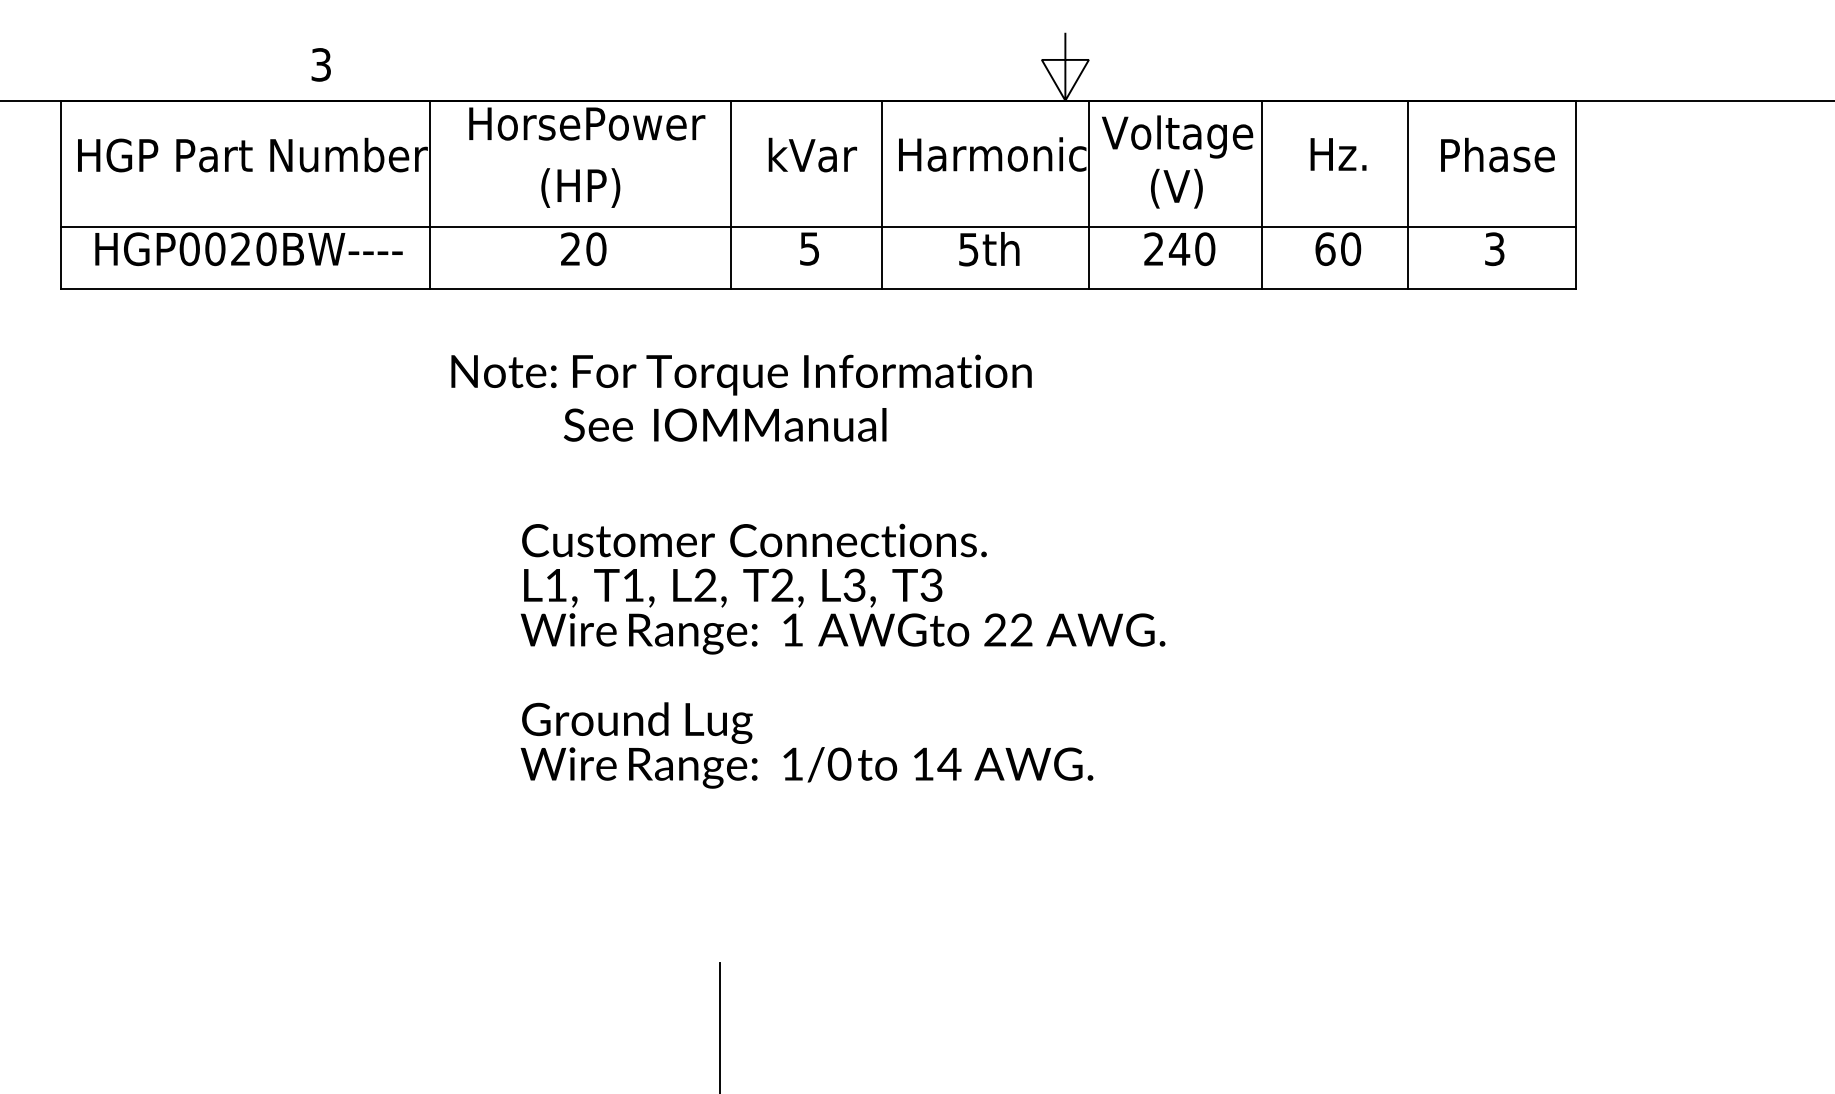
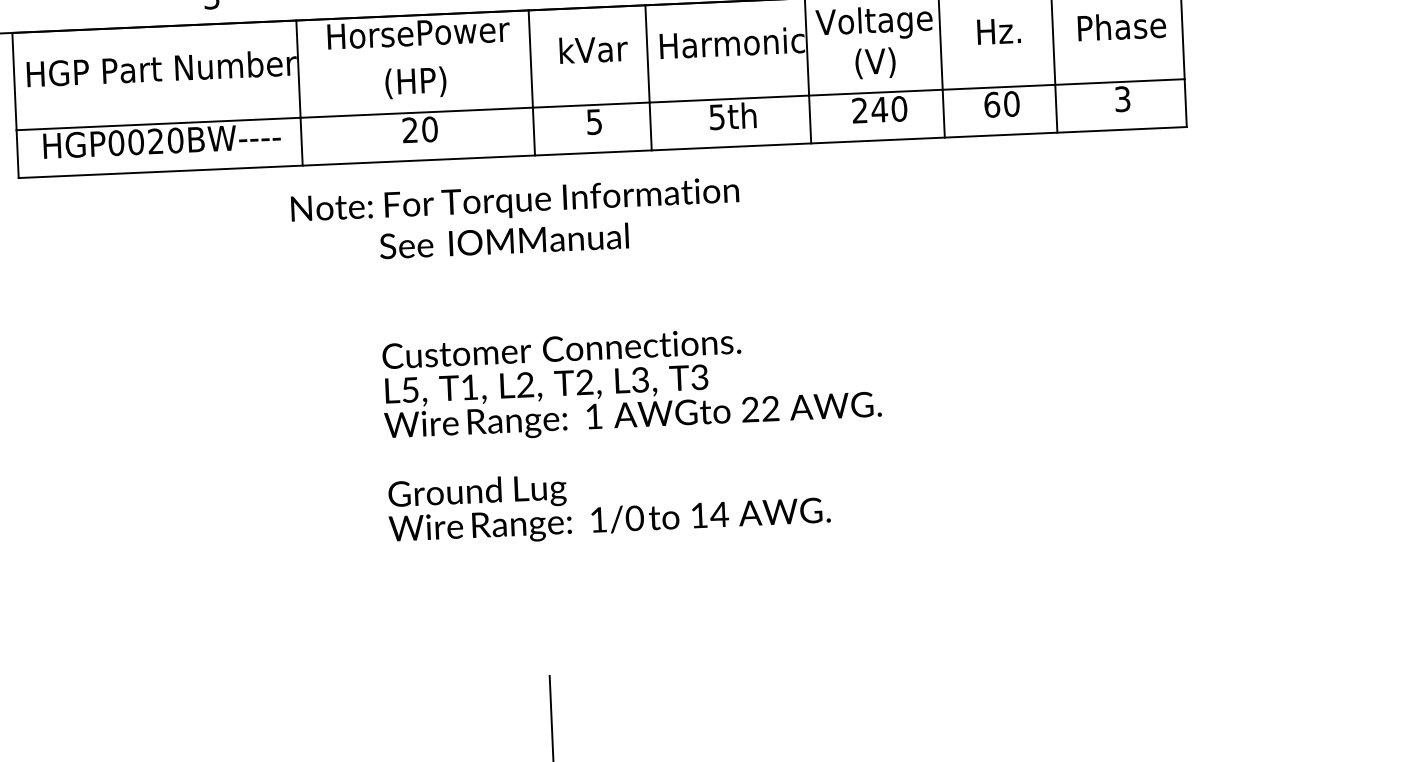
text: (741, 397) -> (515, 219), moved
text: (556, 585) -> (410, 390), L1, -> L5,

